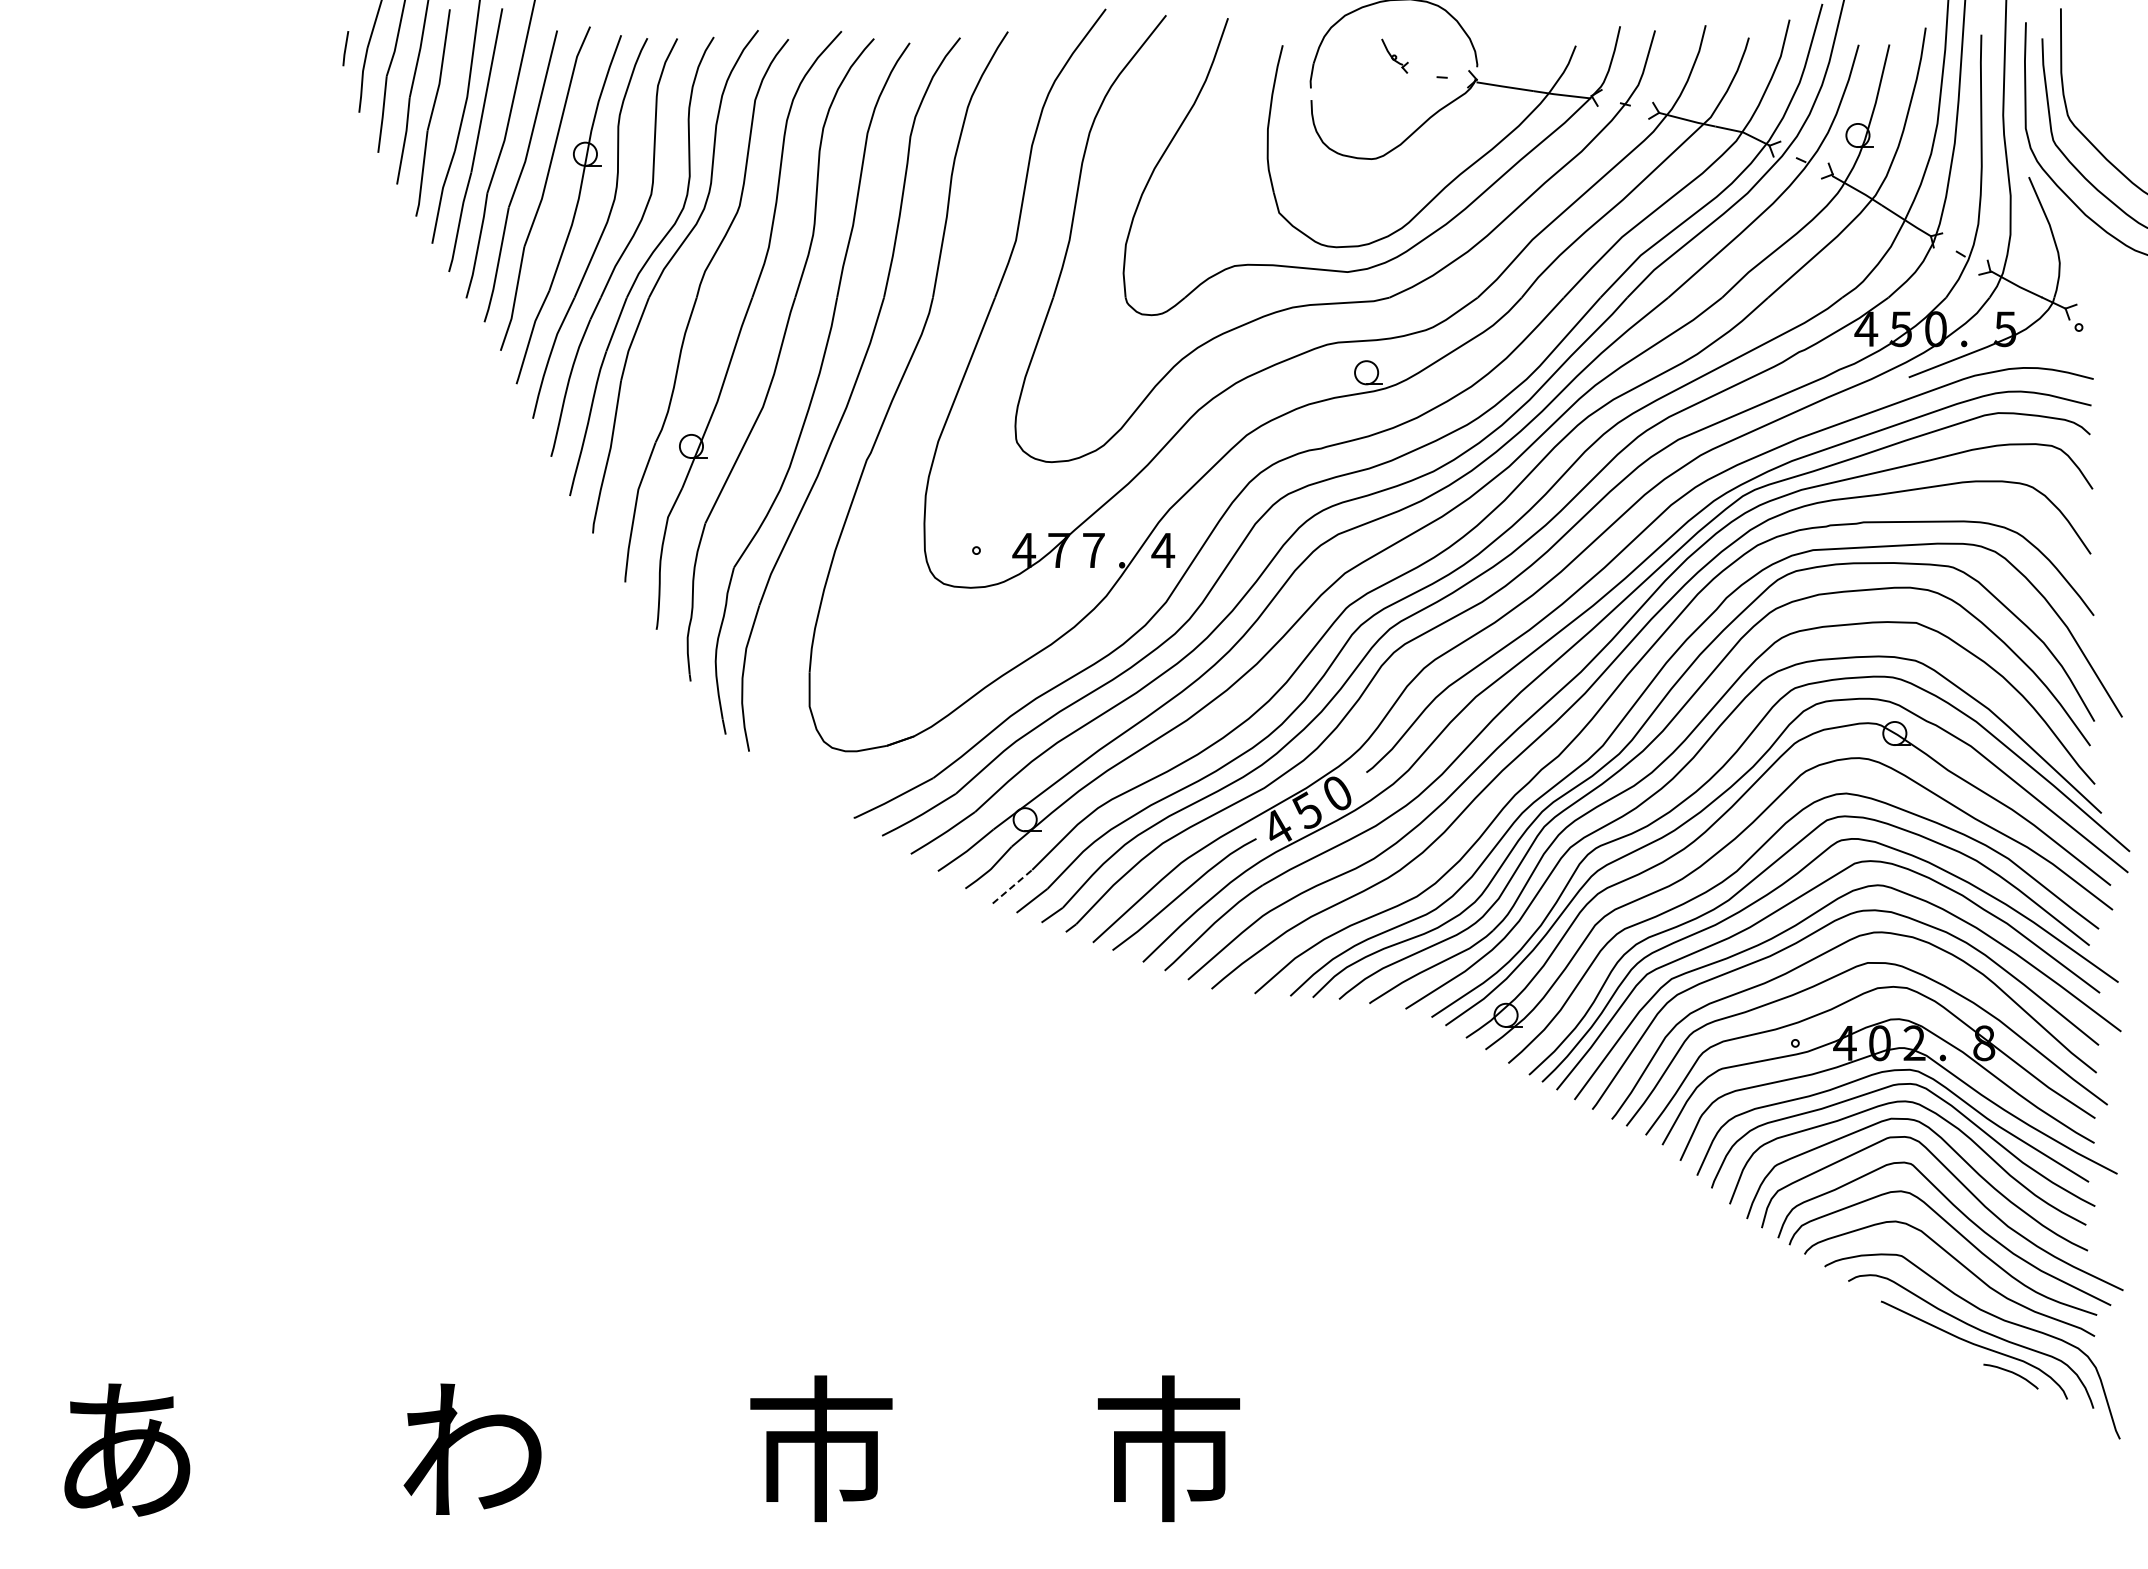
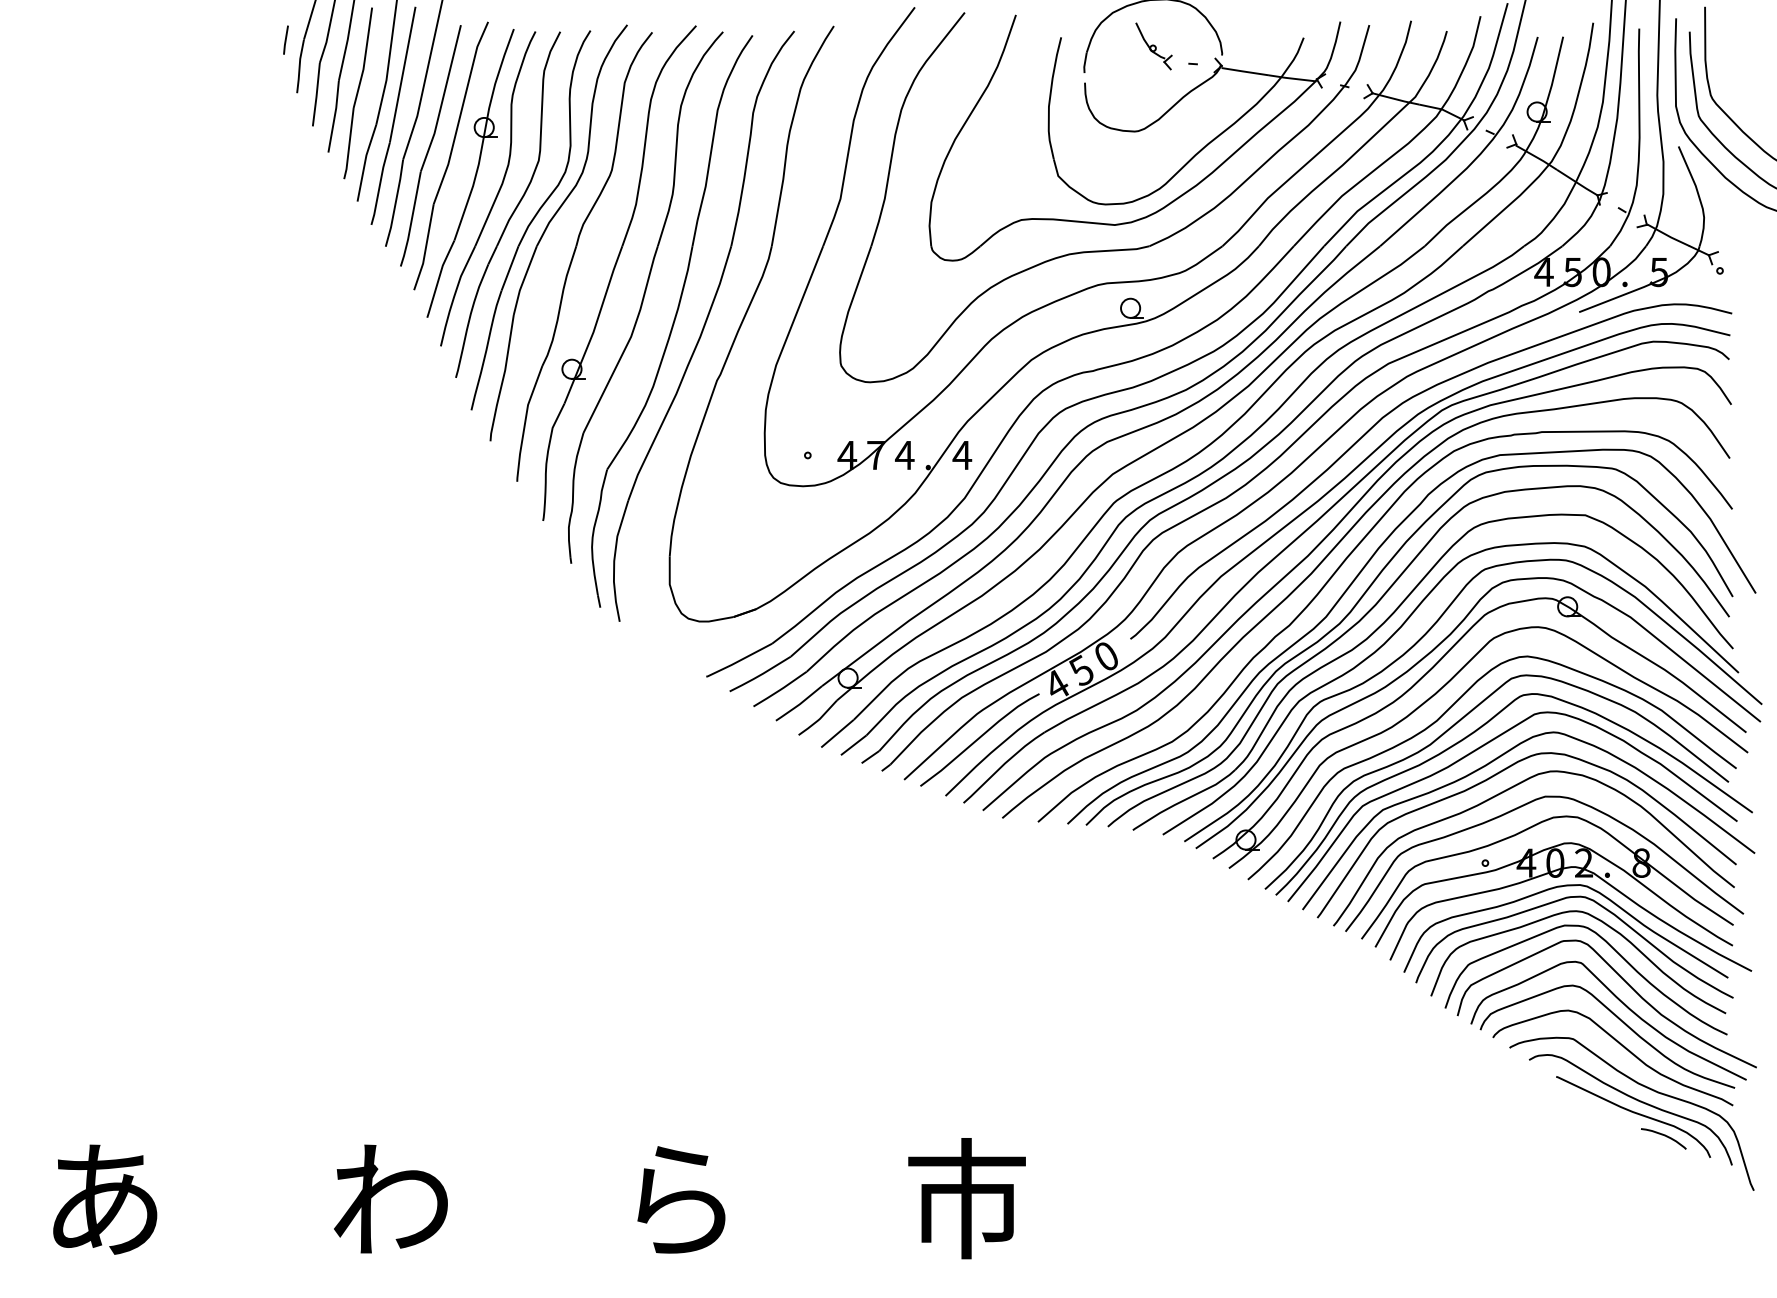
part: (1394, 55) -> (1153, 45), size x1.67
text: (1093, 550) -> (904, 455), 7 -> 4
line: (1012, 886) -> (837, 733), dashed -> solid
text: (821, 1448) -> (679, 1198), 市 -> ら

